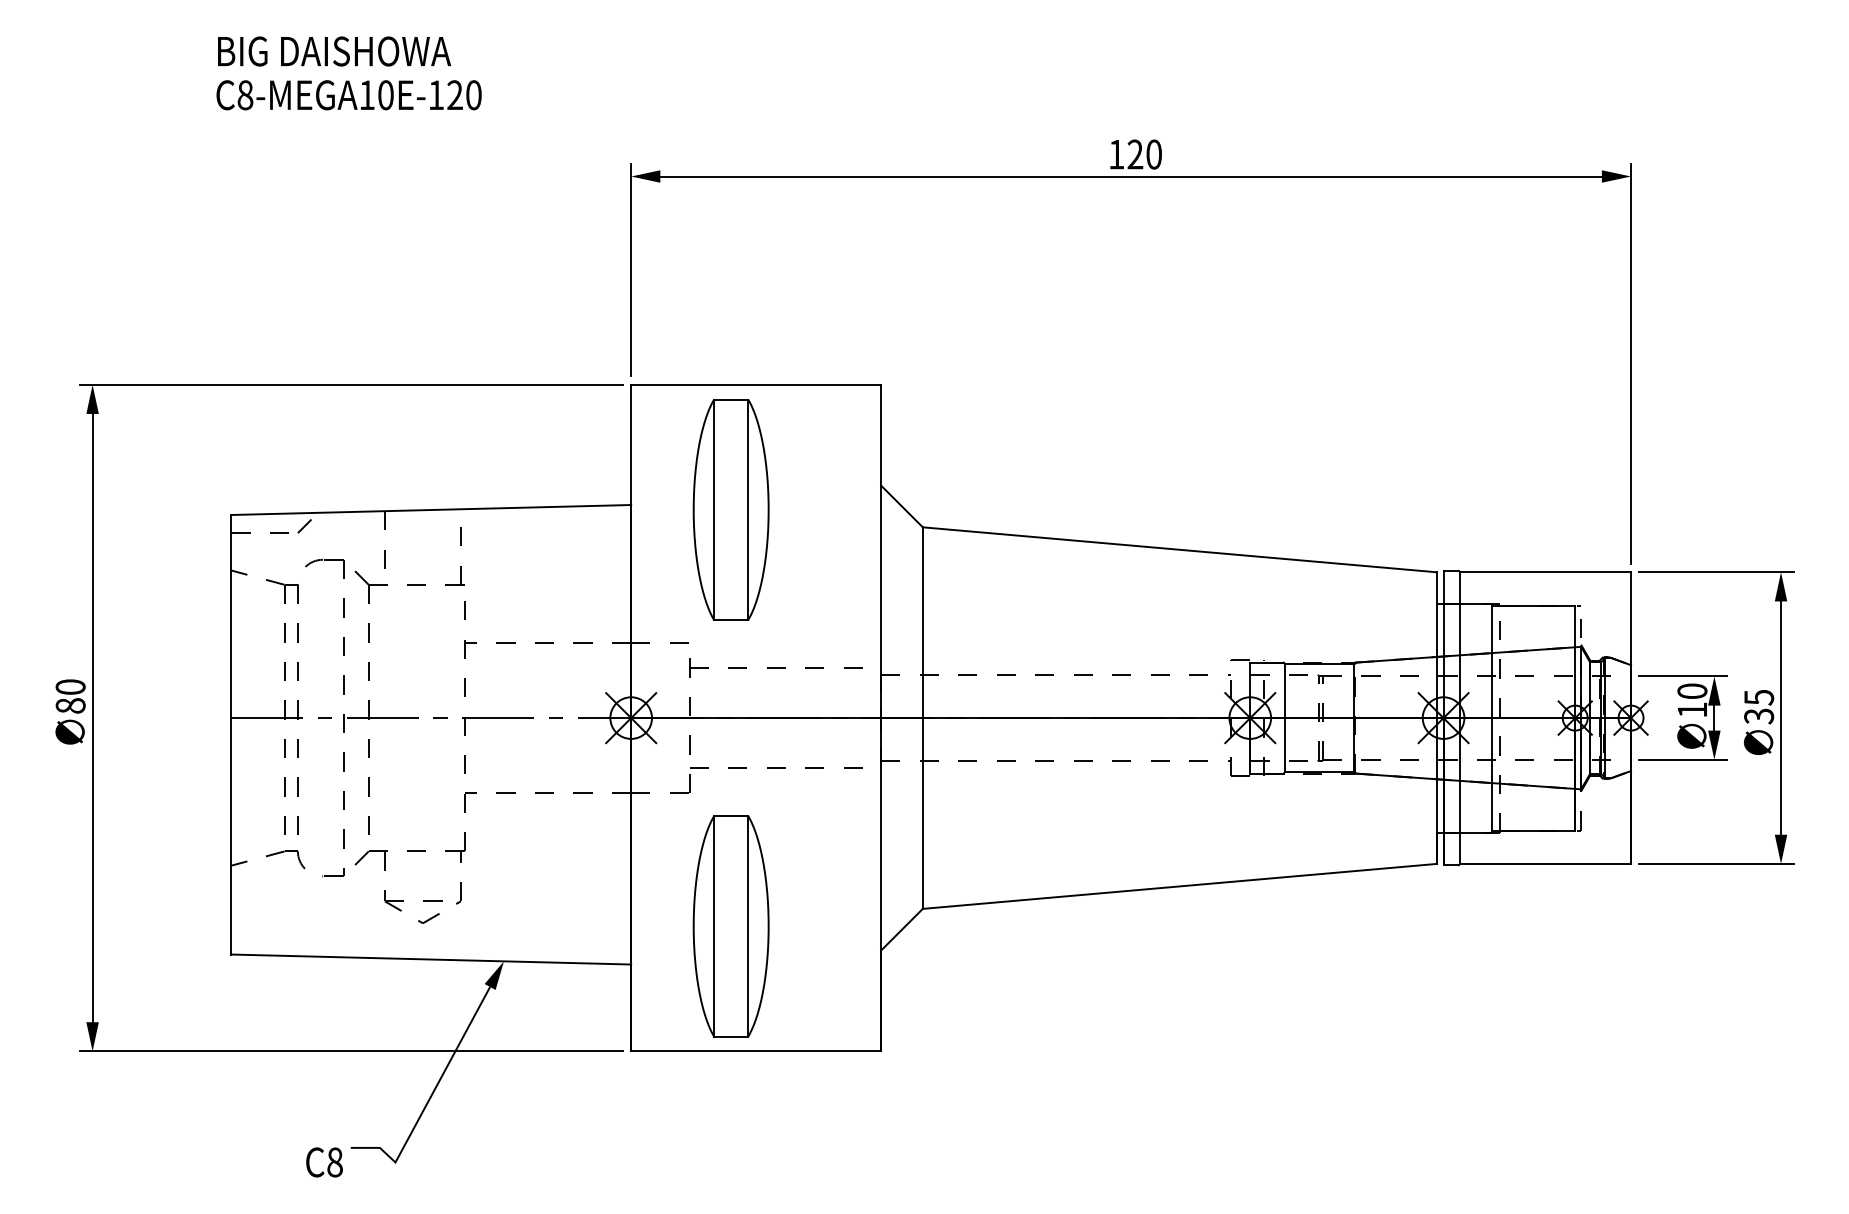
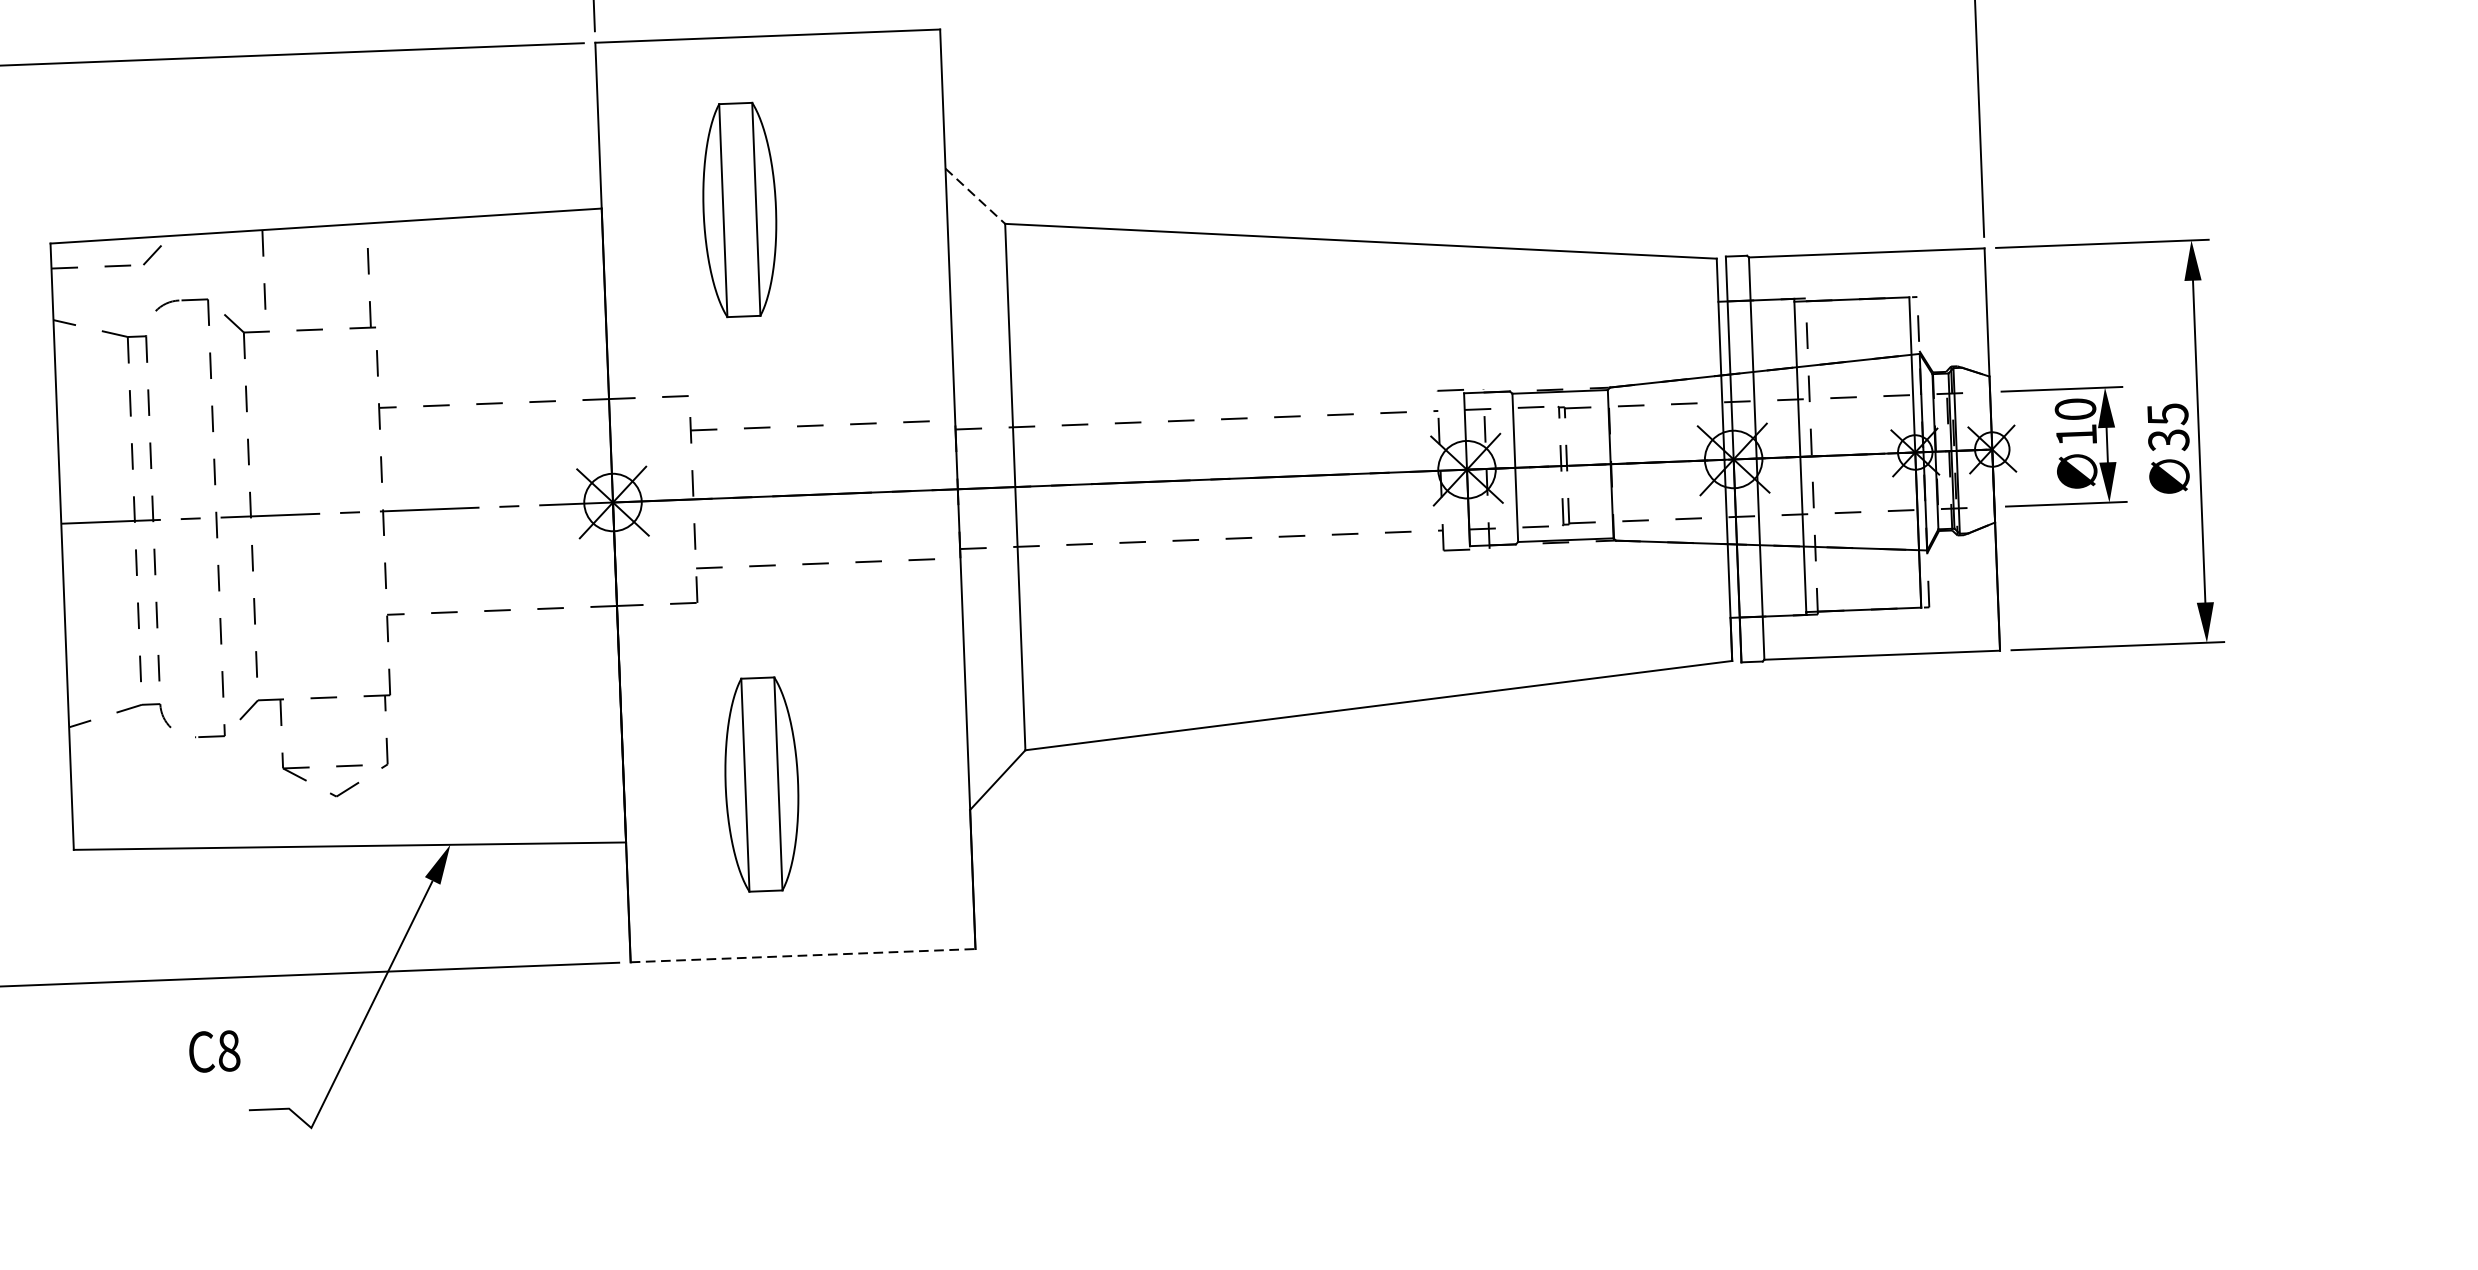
line: (902, 506) -> (976, 196), solid -> dashed
part: (730, 509) -> (738, 209), size x0.7
part: (730, 926) -> (761, 784), size x0.7
line: (756, 1051) -> (803, 955), solid -> dashed
text: (324, 1162) -> (214, 1051), moved

